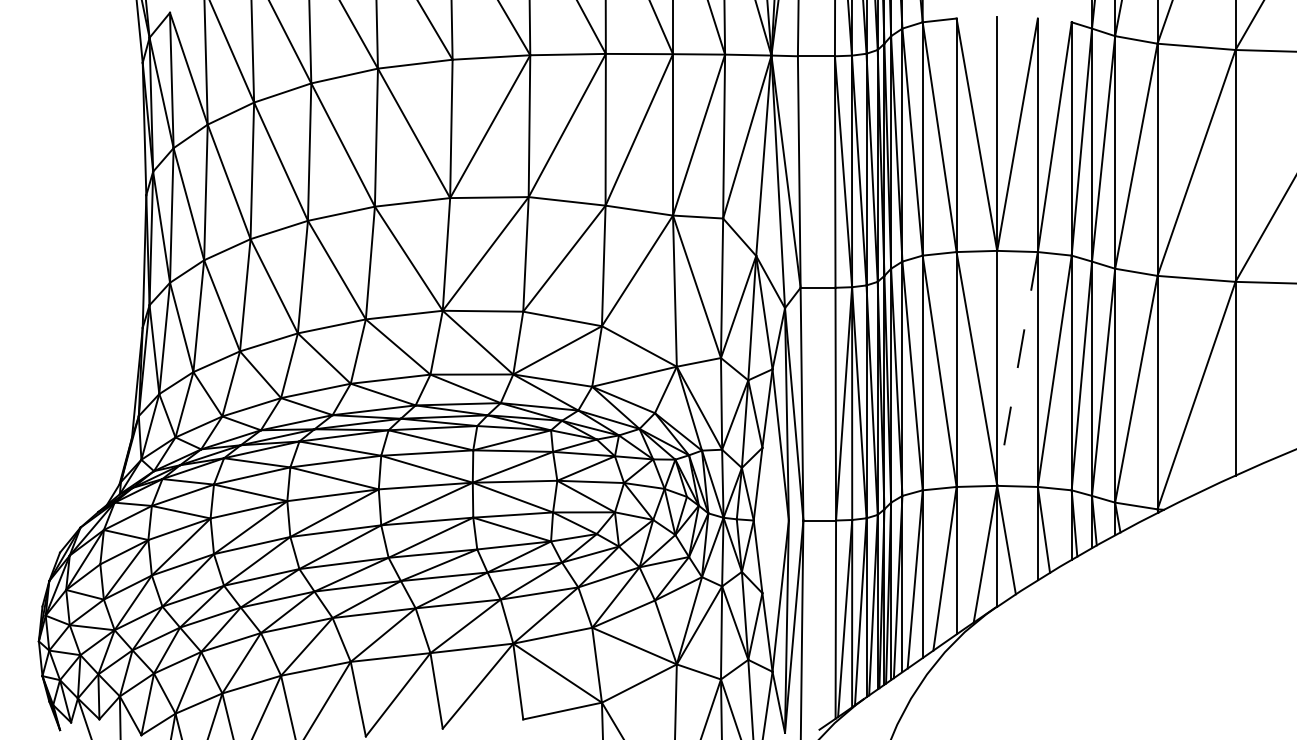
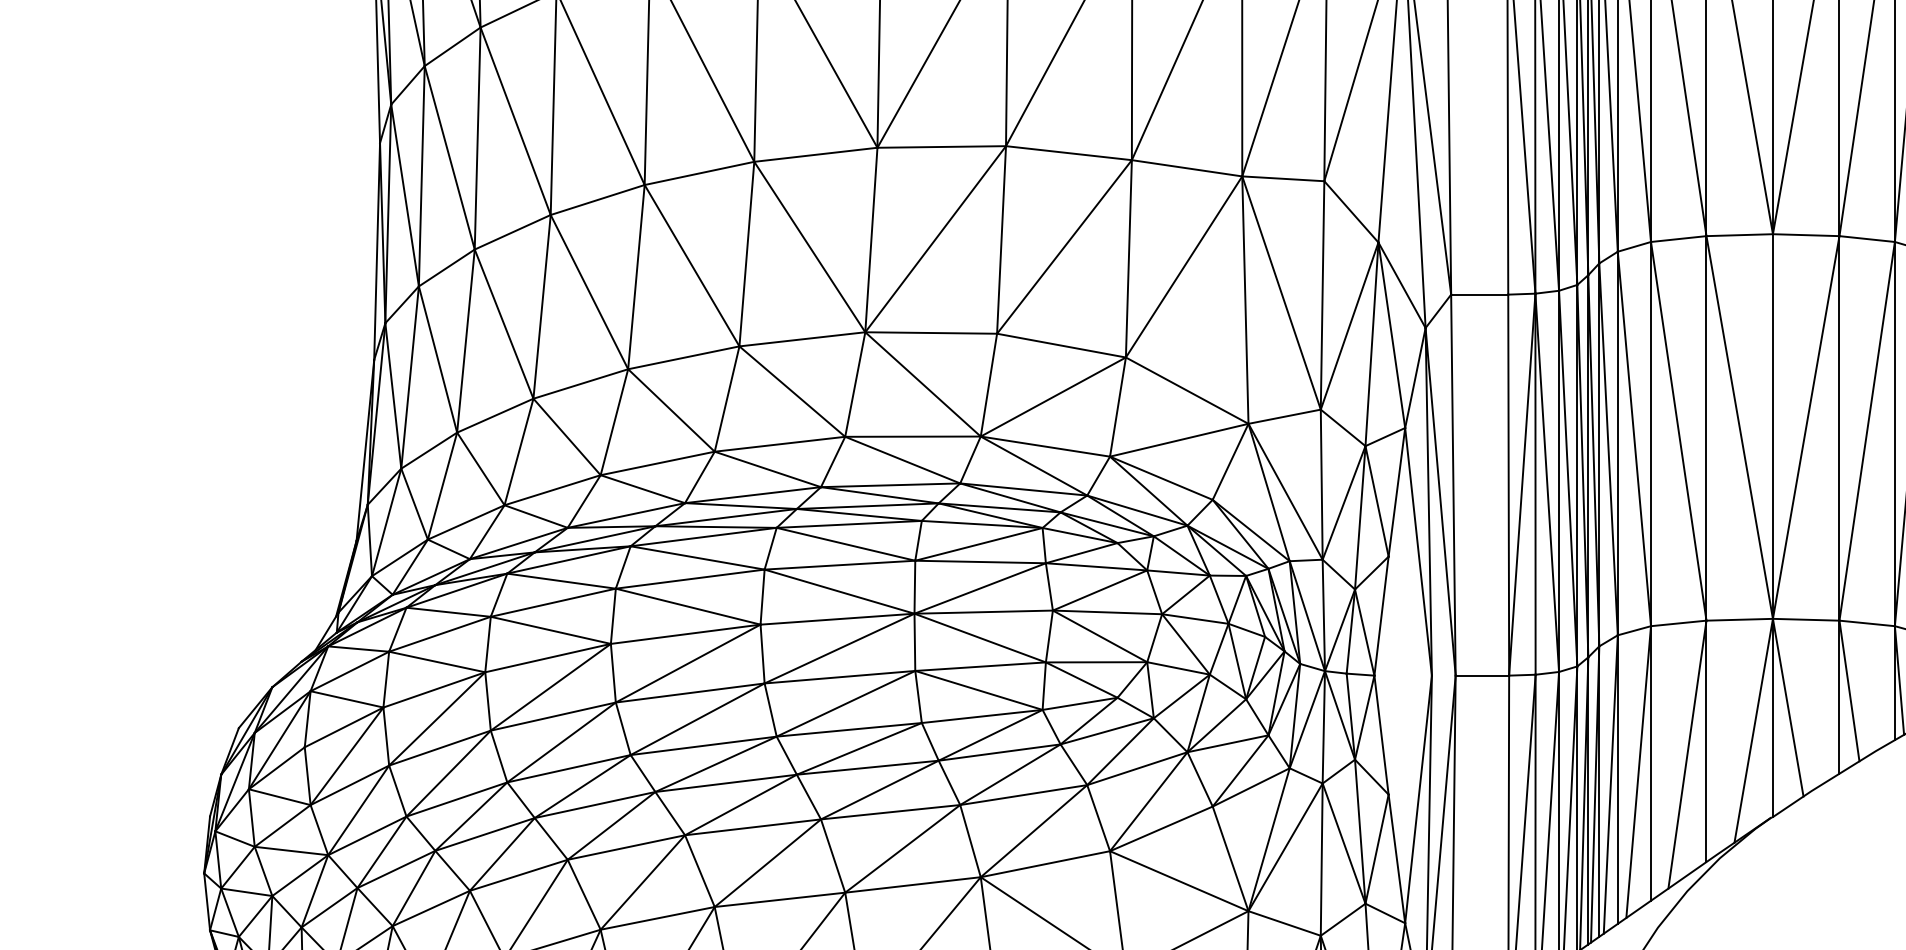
line: (1017, 368) -> (1806, 426), dashed -> solid

